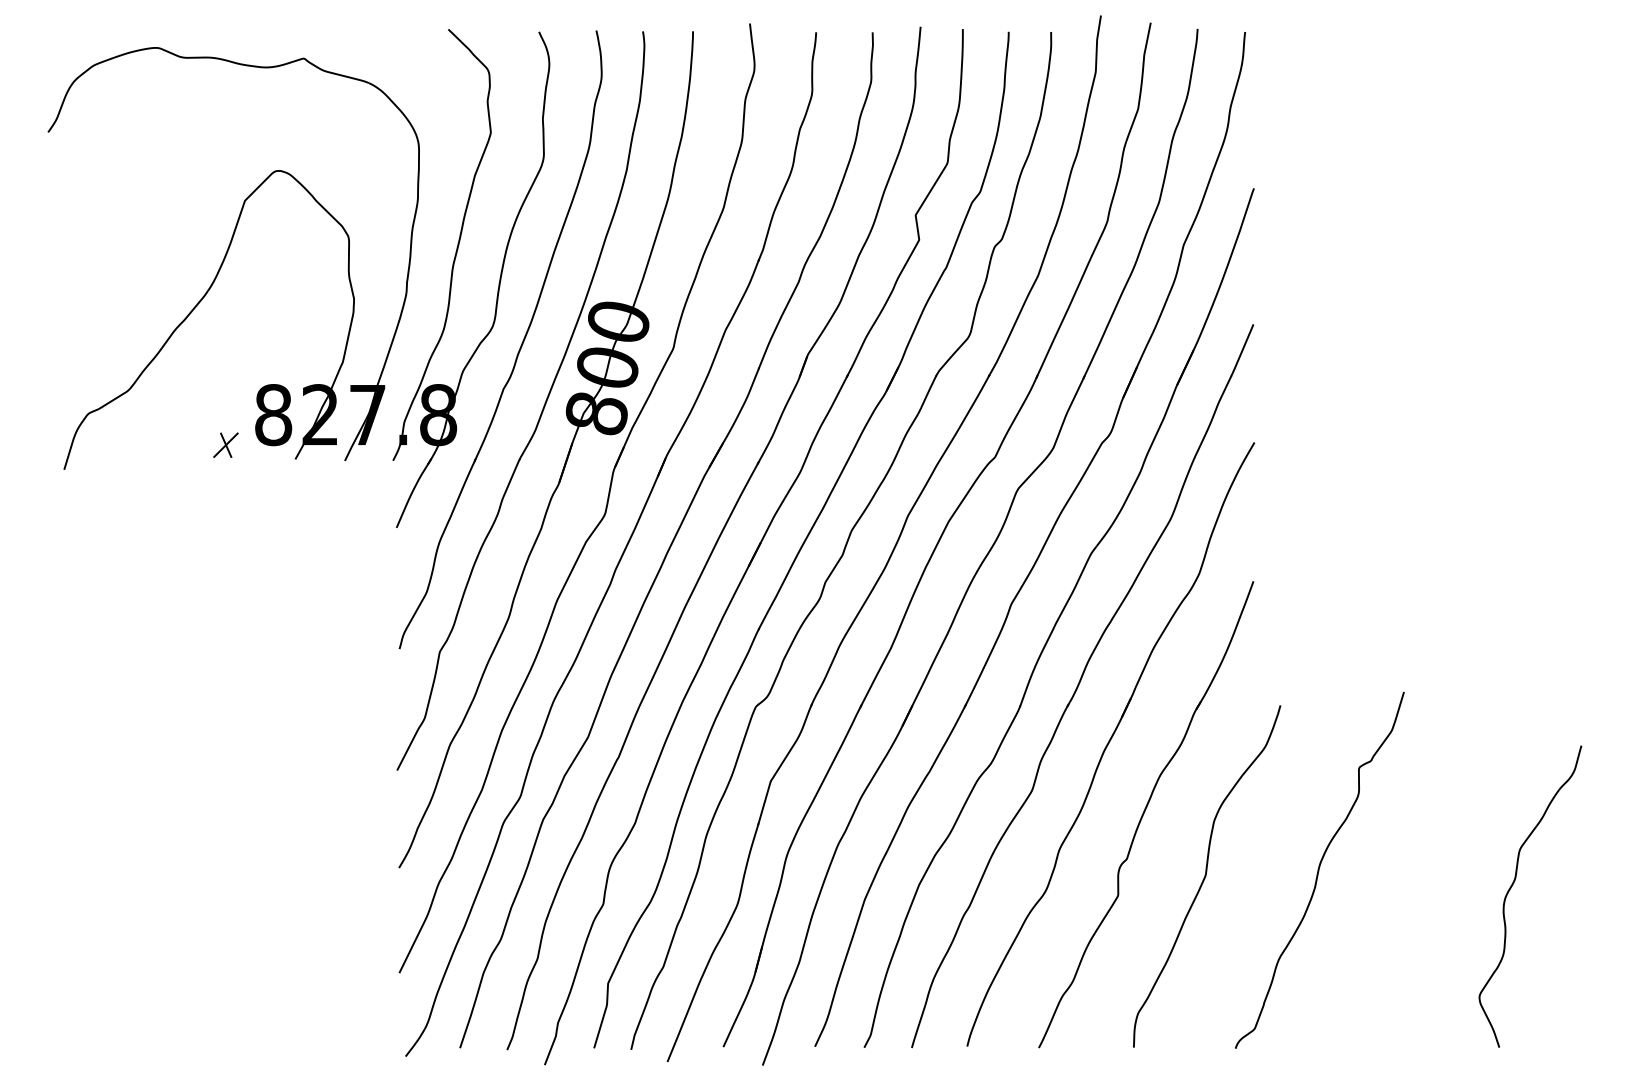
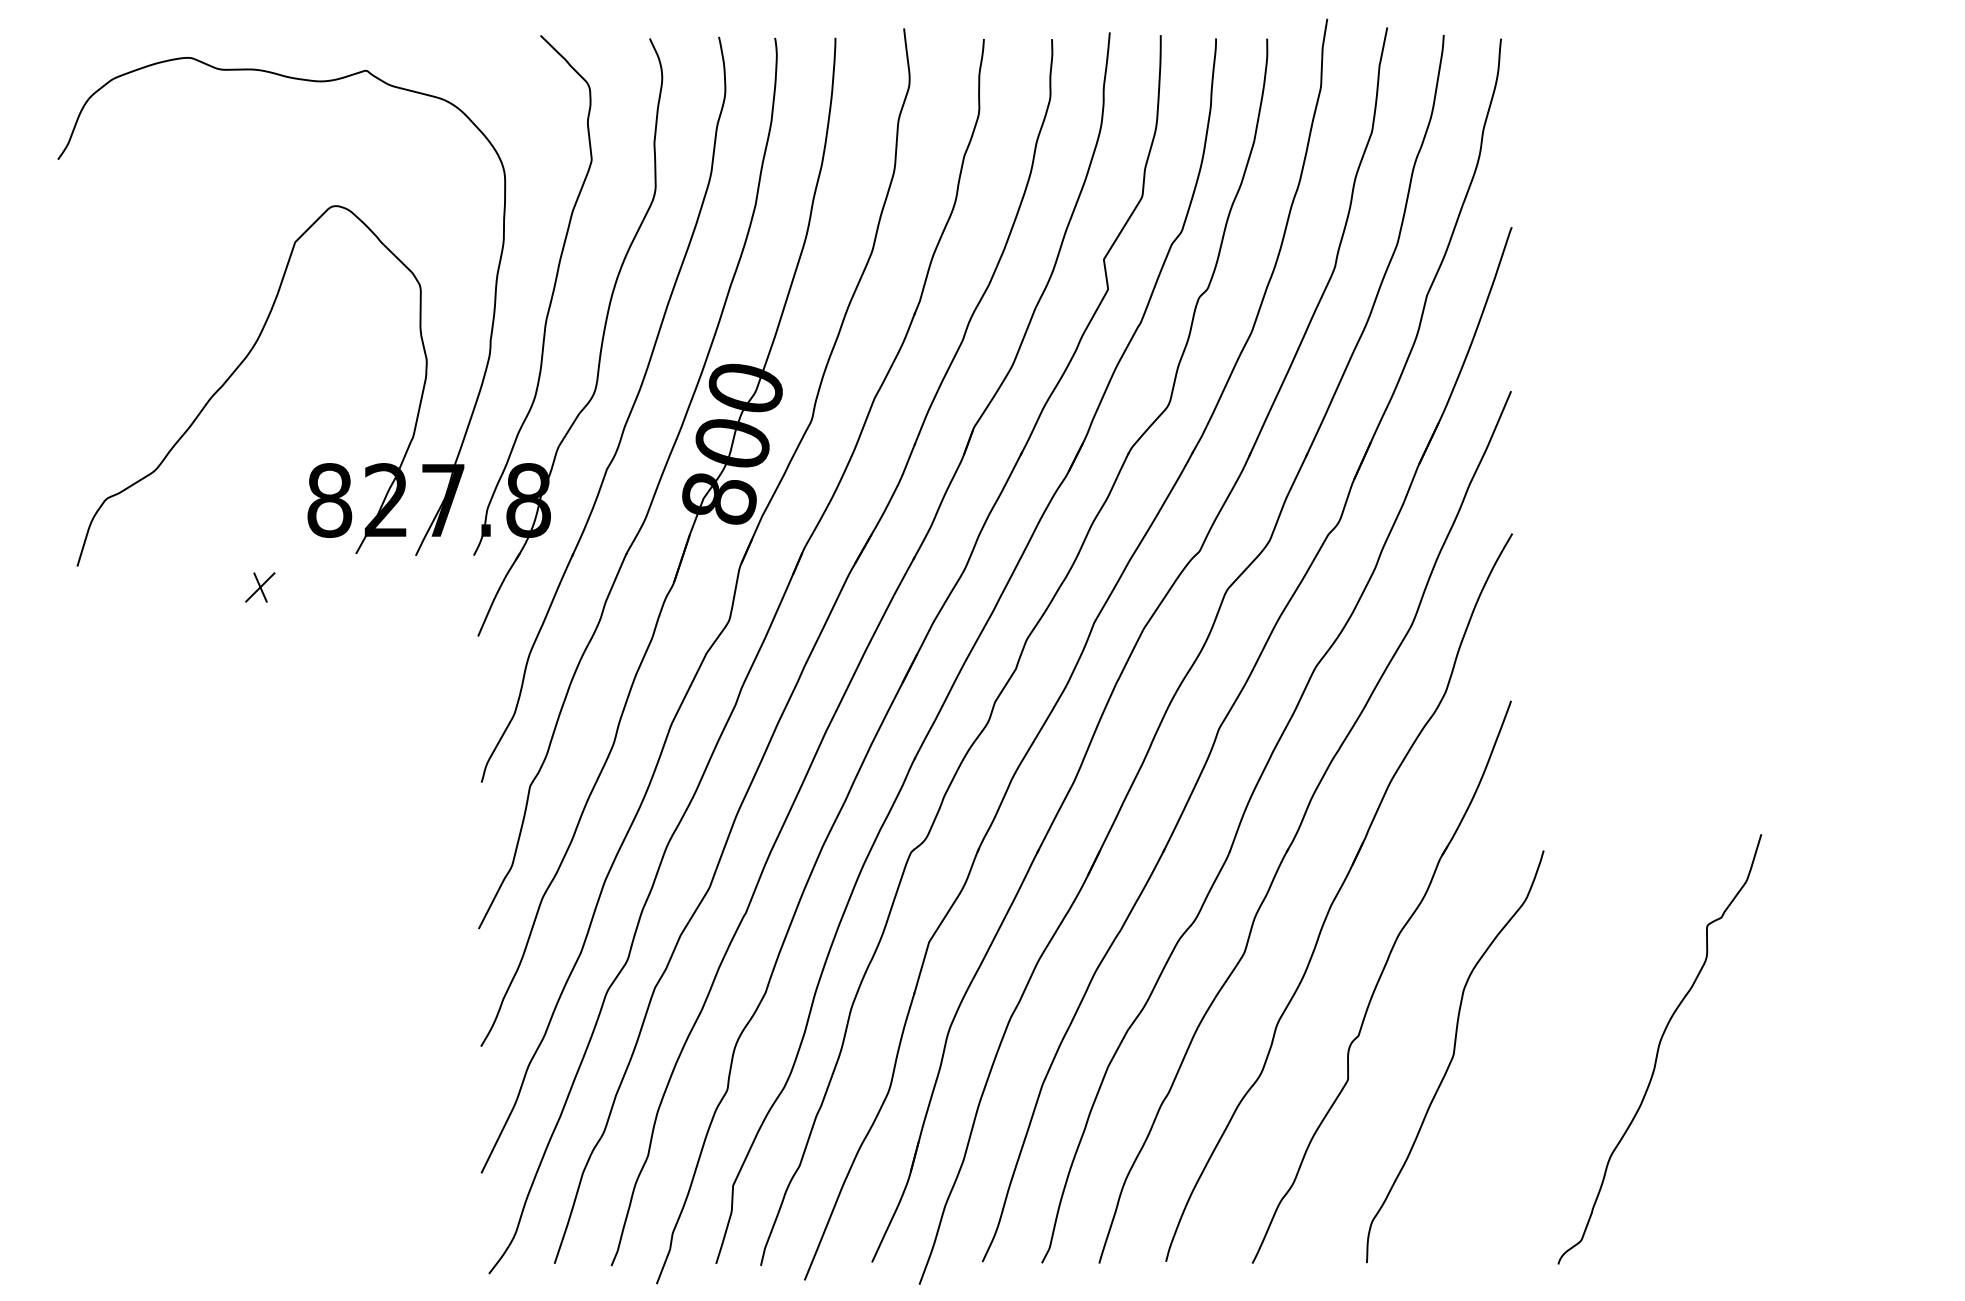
part: (225, 444) -> (259, 586), moved
curve: (1319, 869) -> (1659, 1048), moved
curve: (1512, 886) -> (1823, 1068), removed

